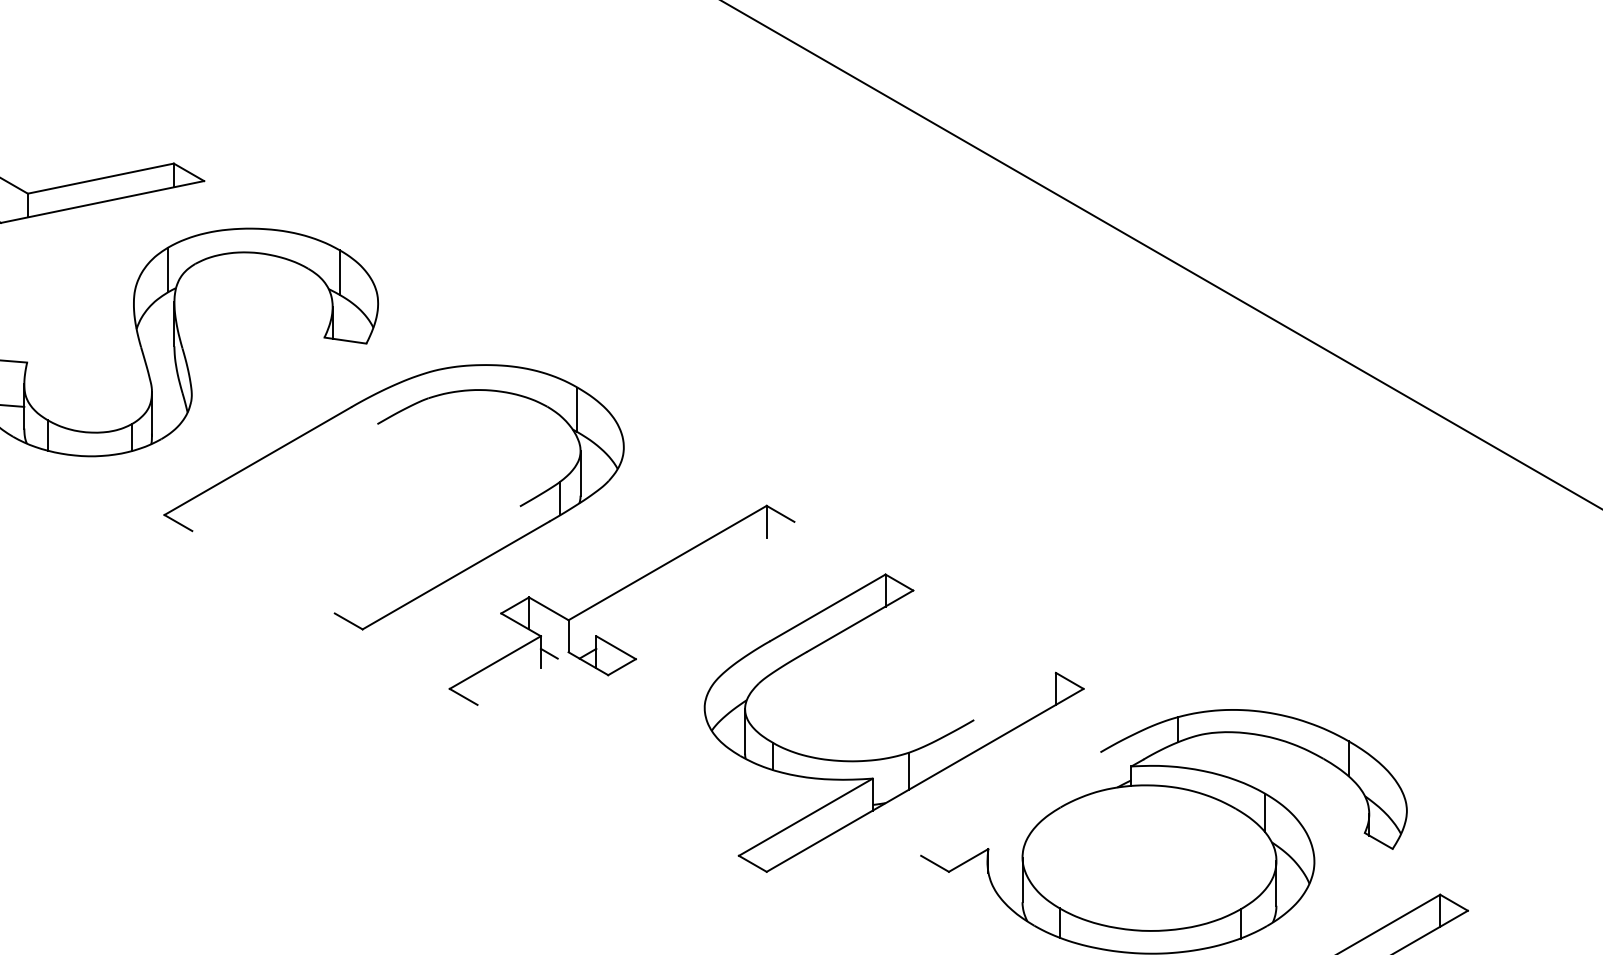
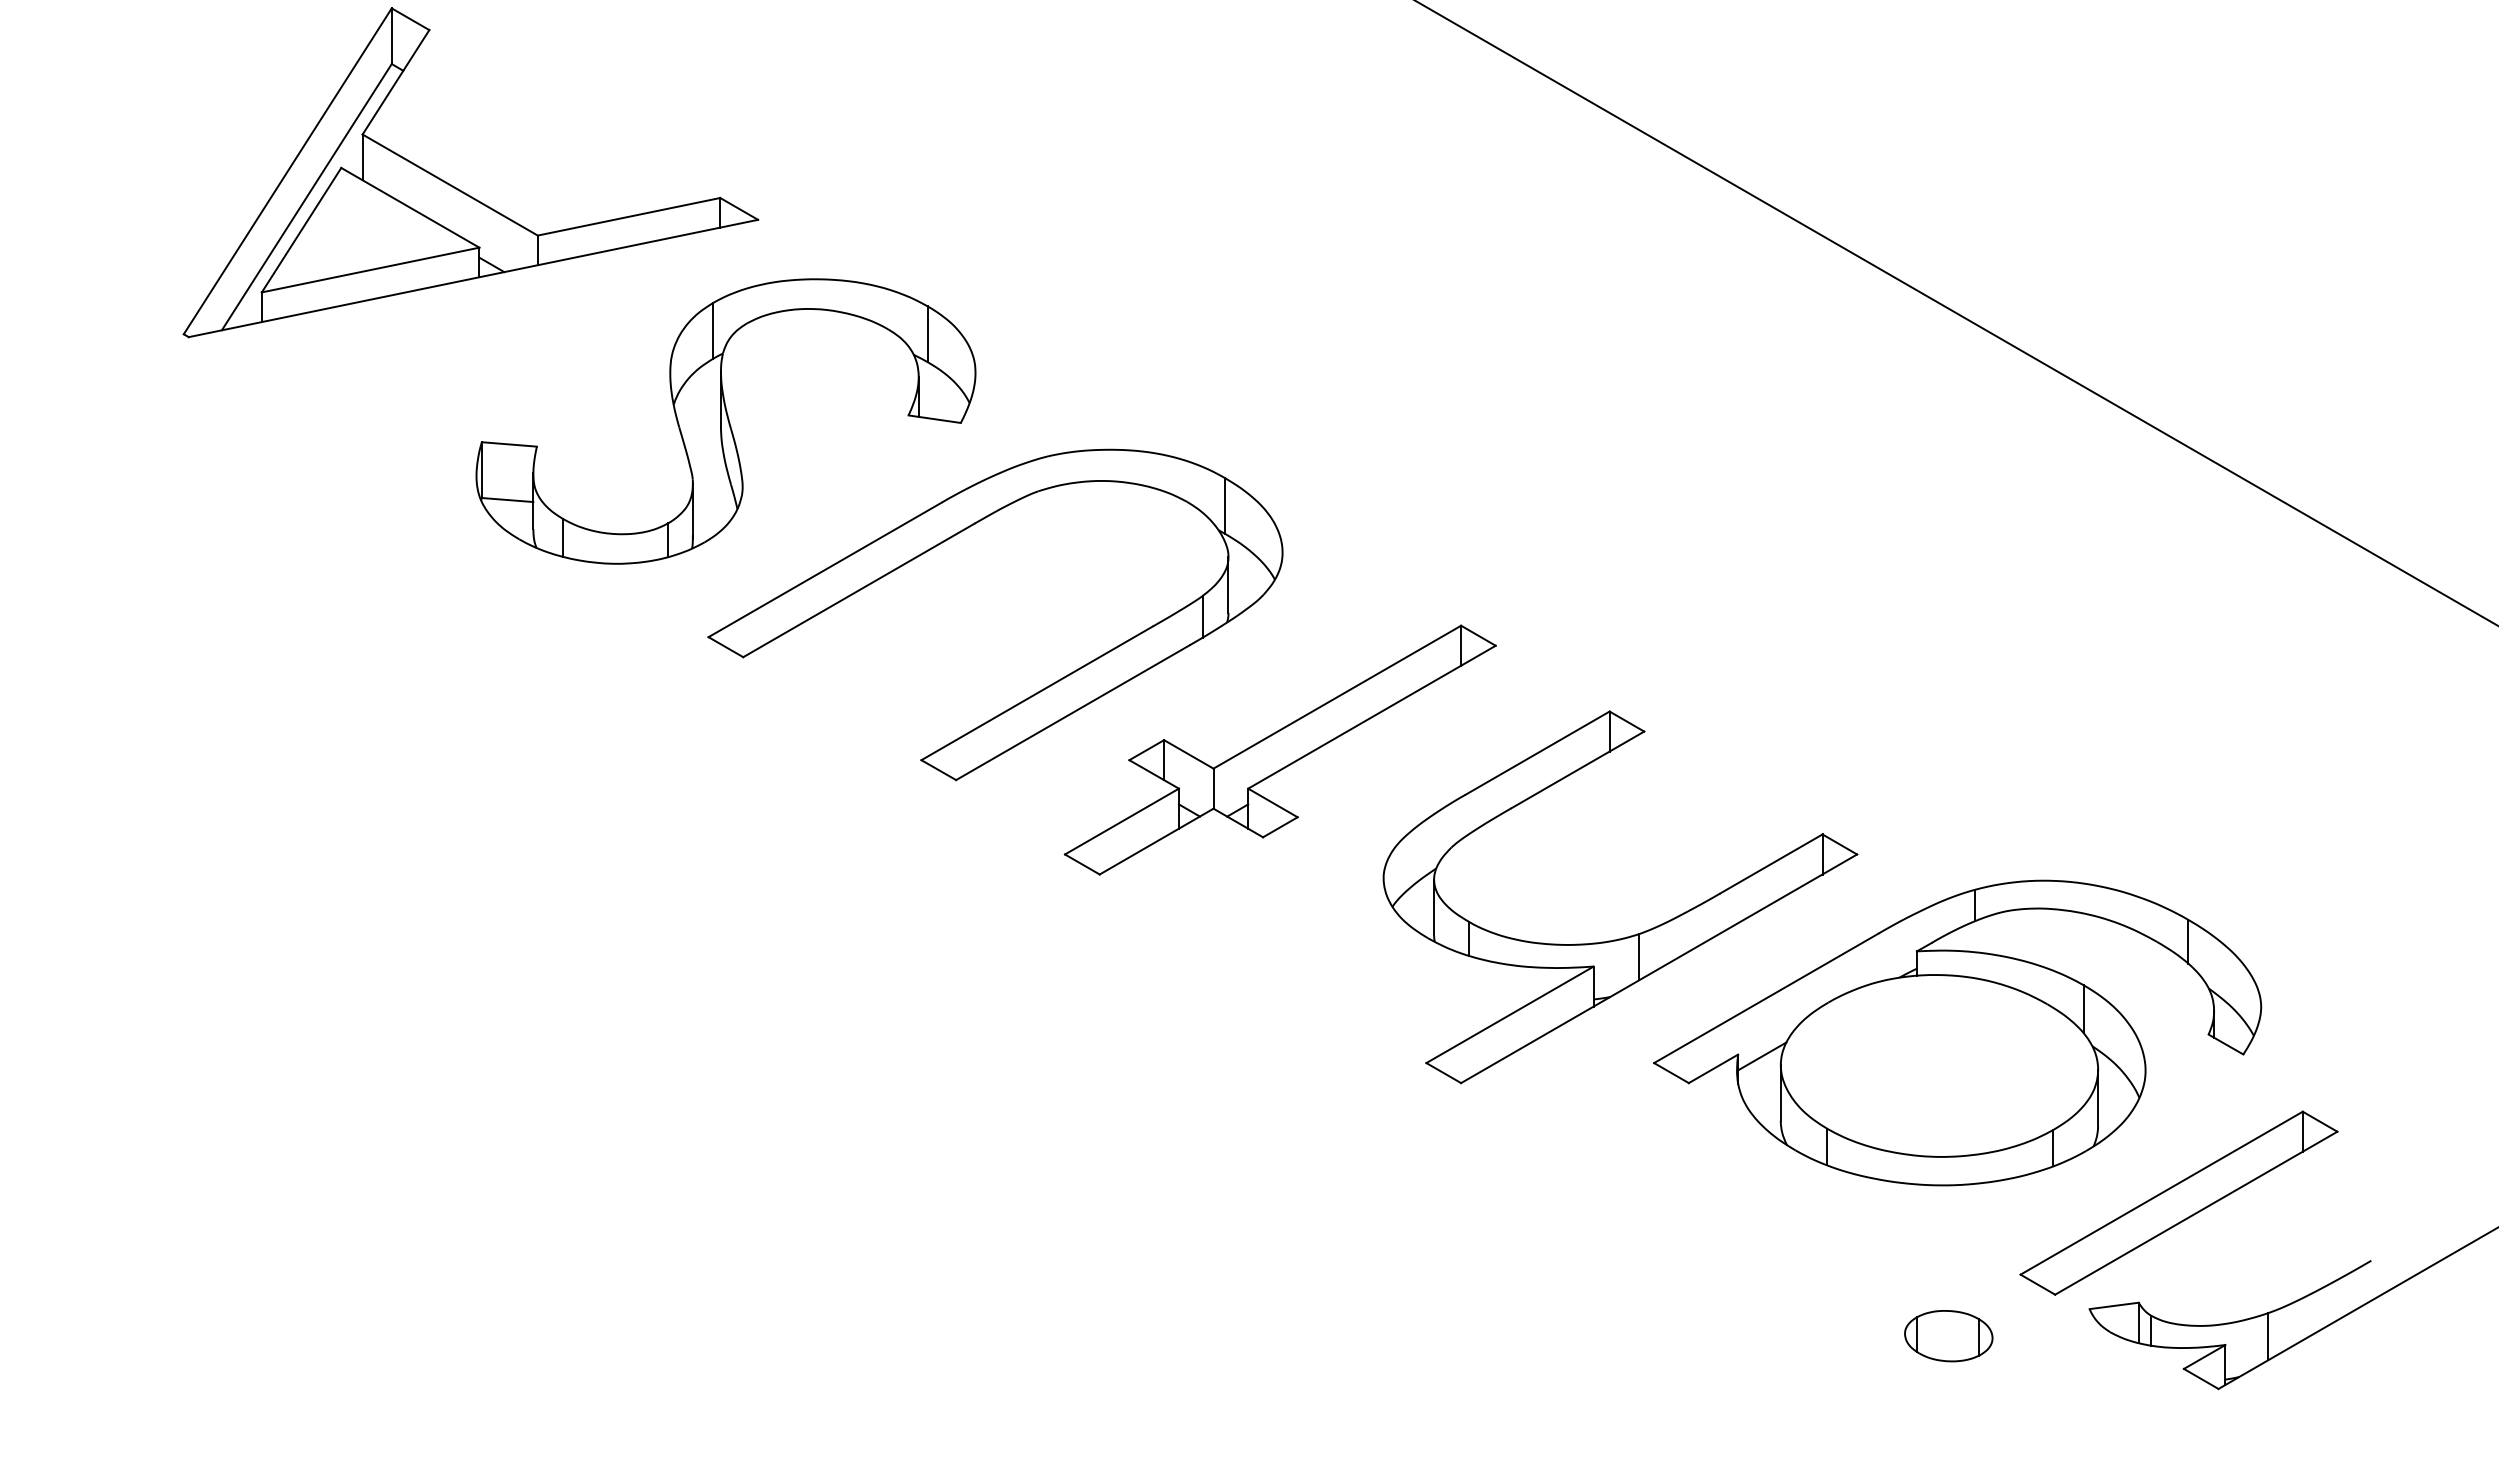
line: (284, 477) -> (858, 590), added
line: (426, 560) -> (1036, 693), added
line: (695, 578) -> (1371, 716), added
line: (522, 678) -> (1156, 841), added
line: (1015, 696) -> (1771, 863), added
line: (1011, 804) -> (1766, 998), added
line: (1007, 850) -> (1762, 1056), added

